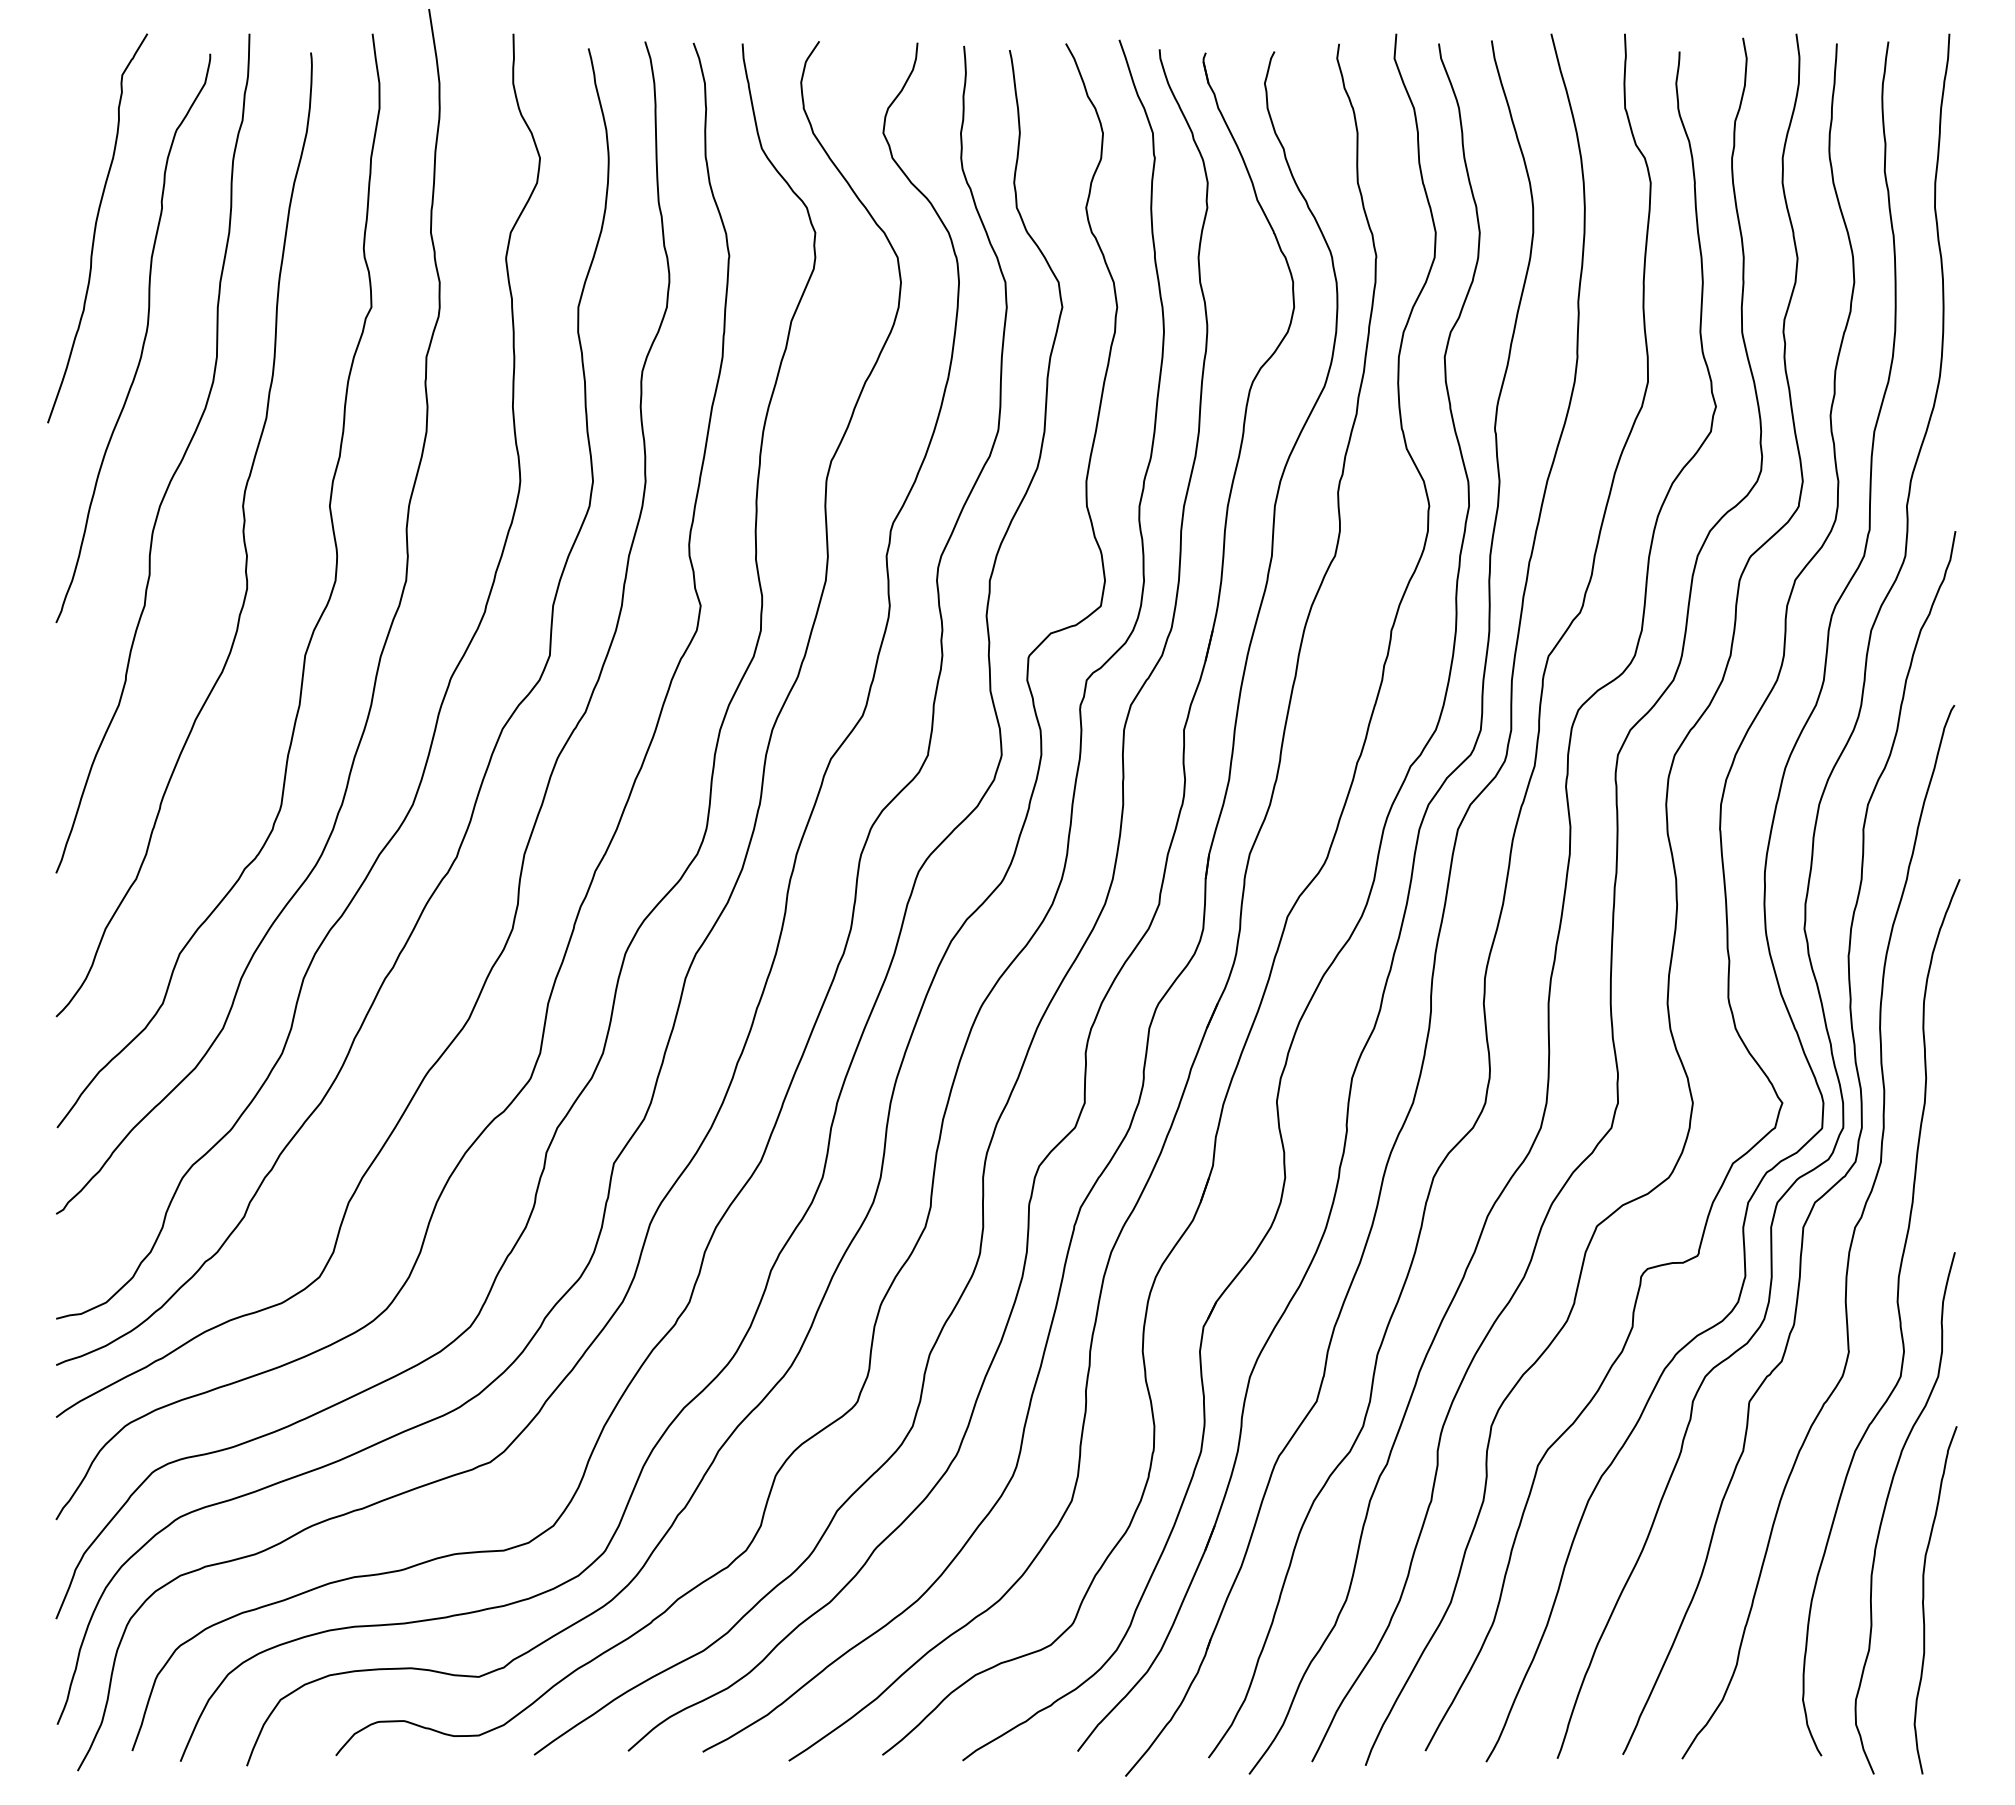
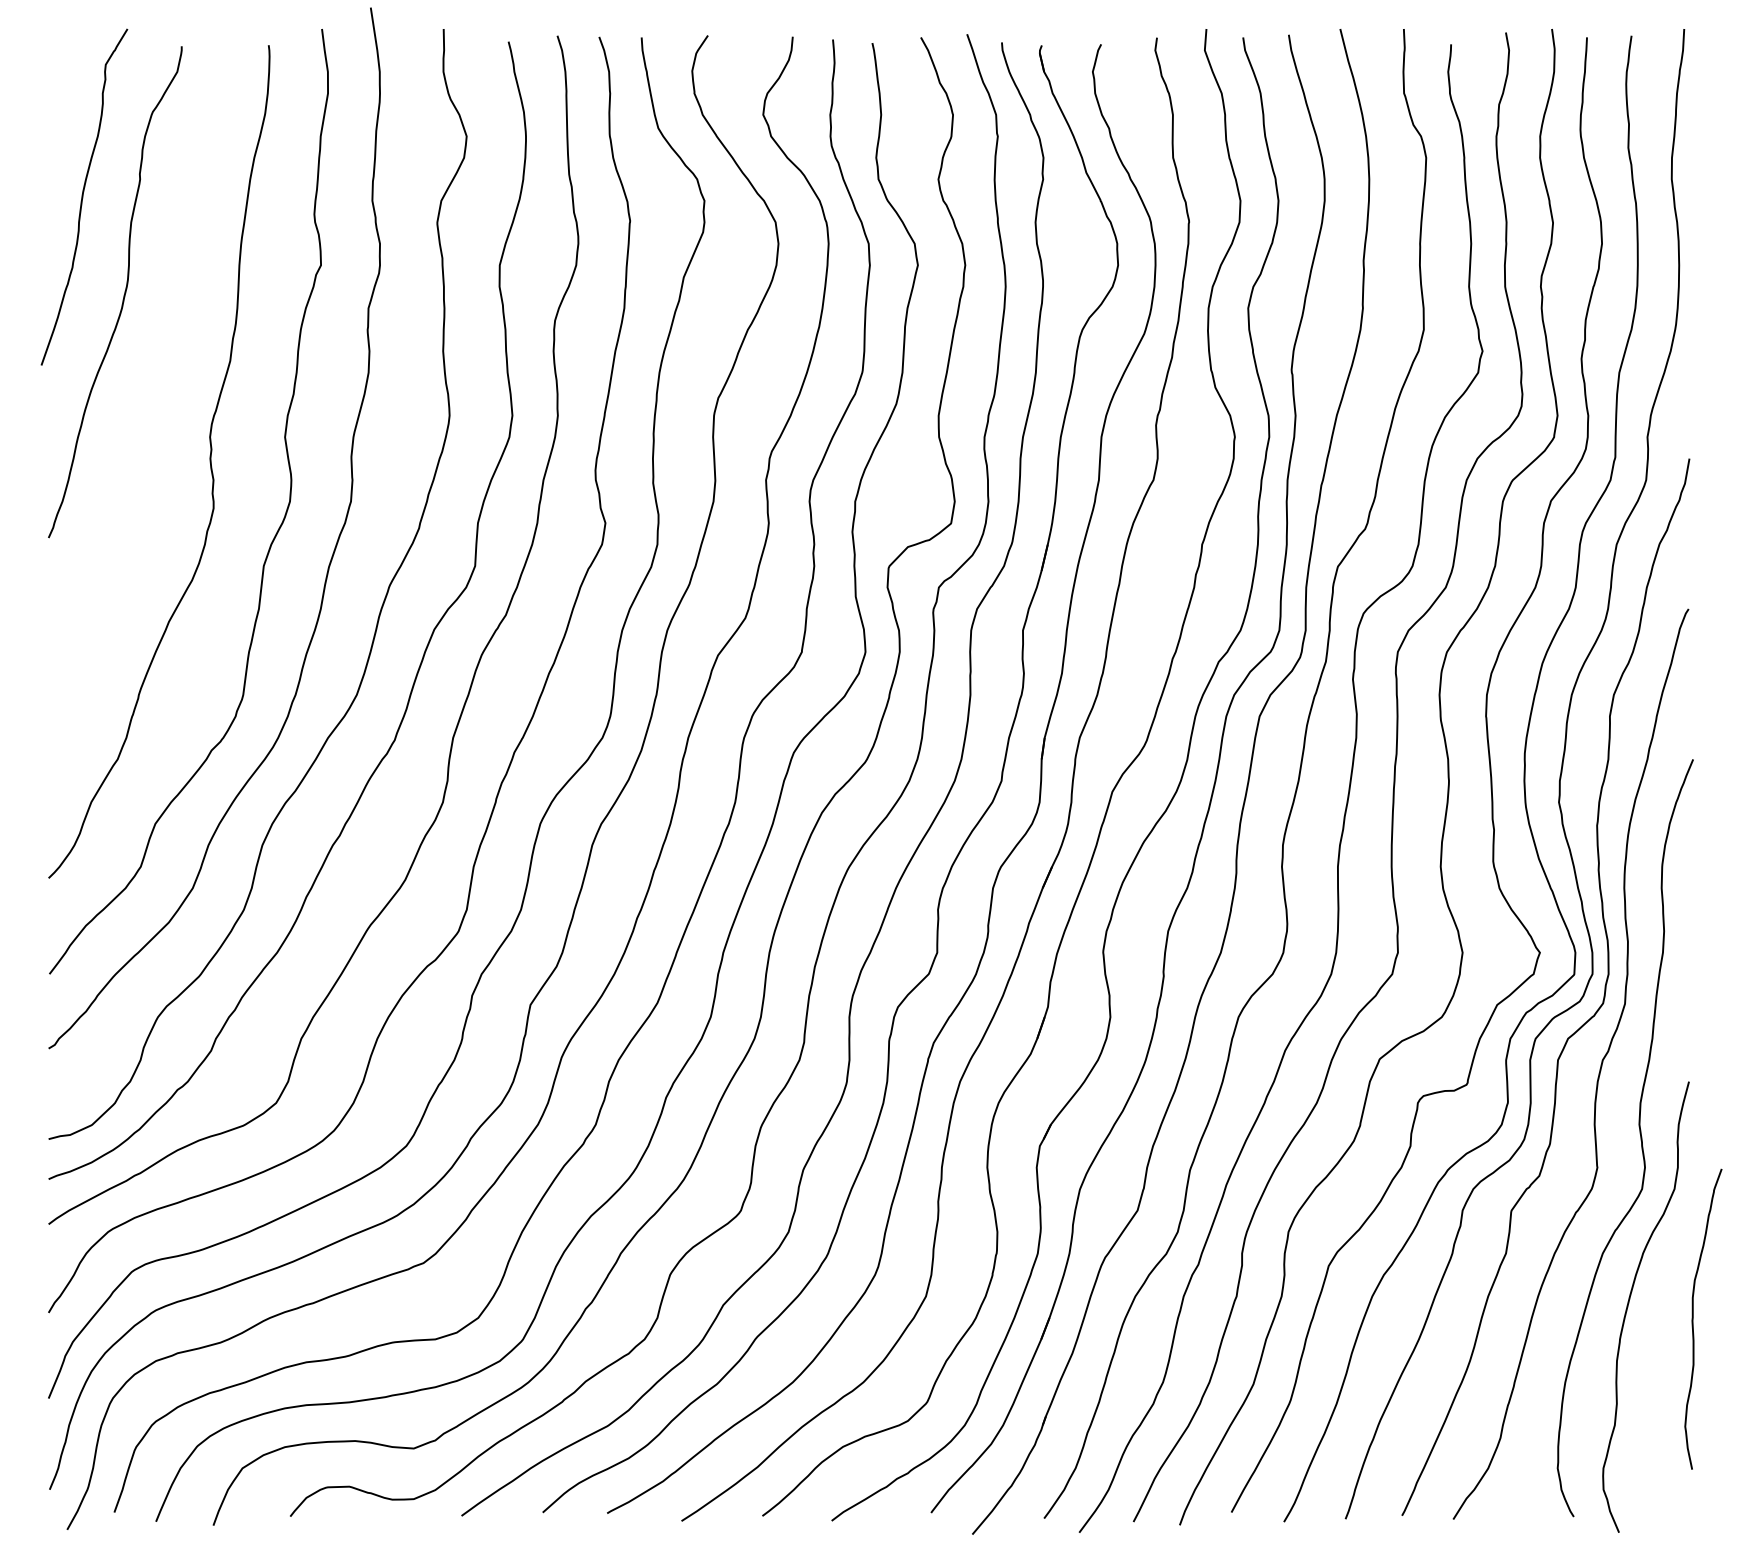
curve: (176, 467) -> (152, 403), removed
curve: (1924, 1599) -> (1693, 1318), moved

